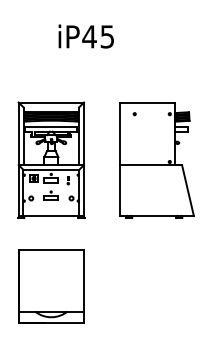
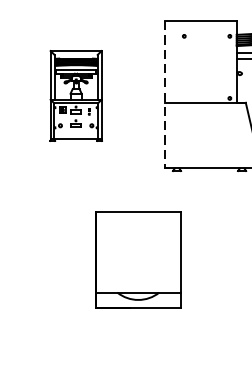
part: (51, 159) -> (76, 95), size x0.6
line: (119, 159) -> (164, 95), solid -> dashed
part: (51, 286) -> (138, 260), moved

